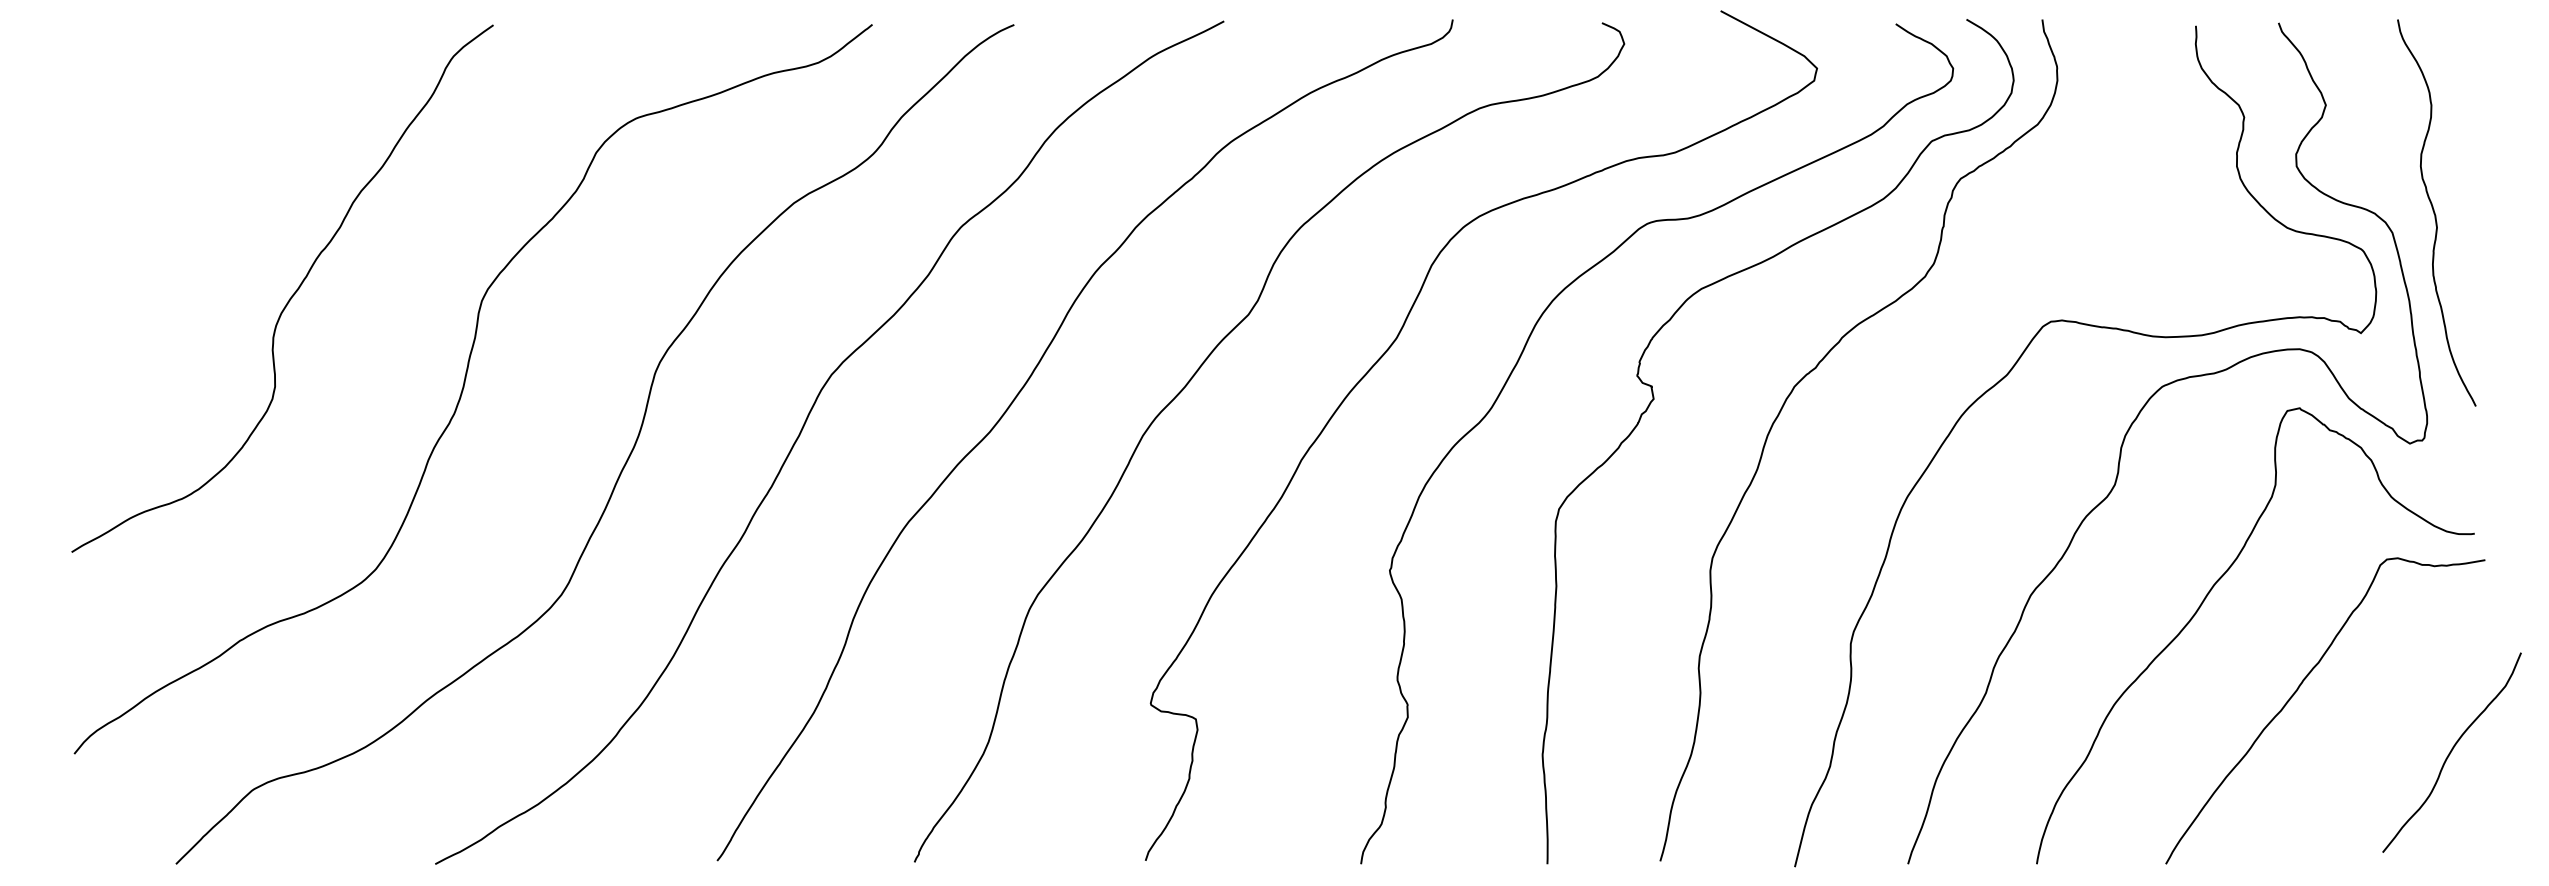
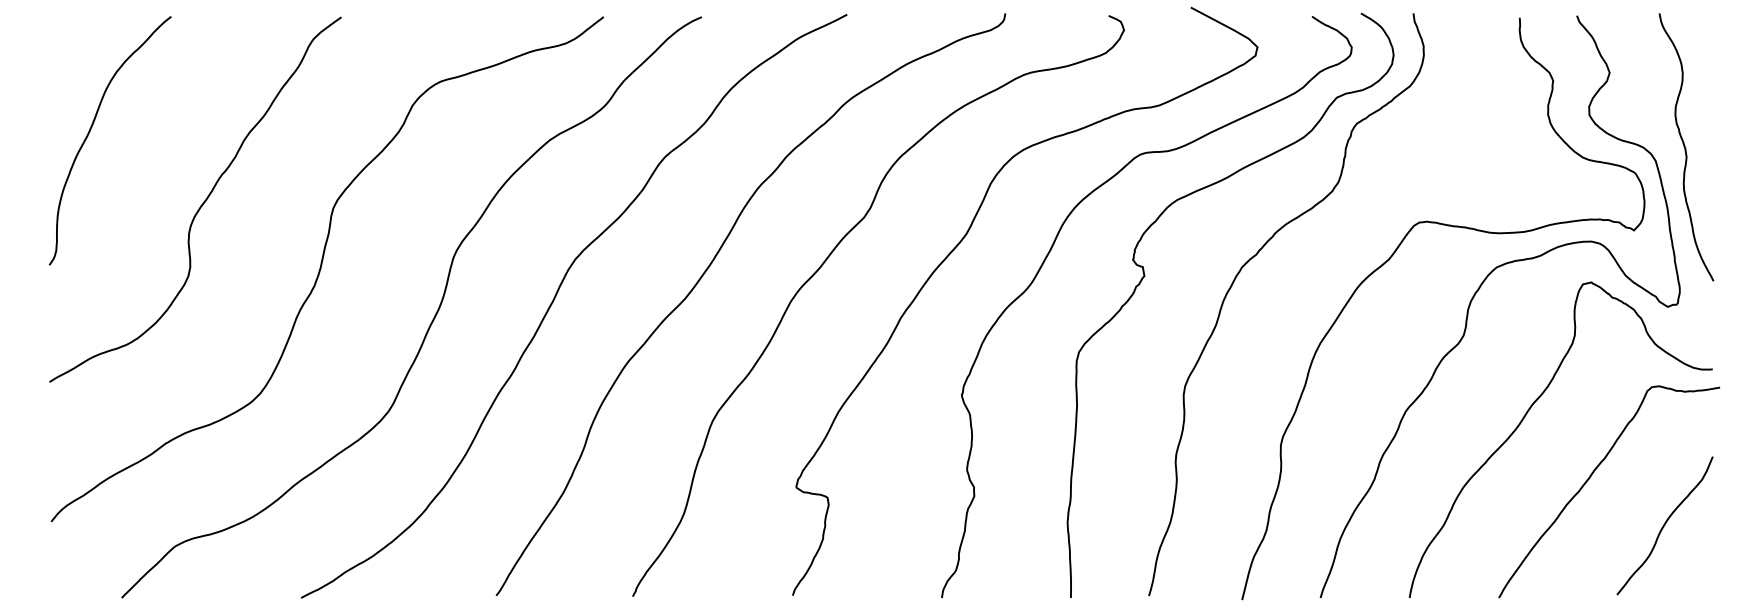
curve: (129, 194) -> (89, 134), added
curve: (2451, 752) -> (1664, 525), moved

